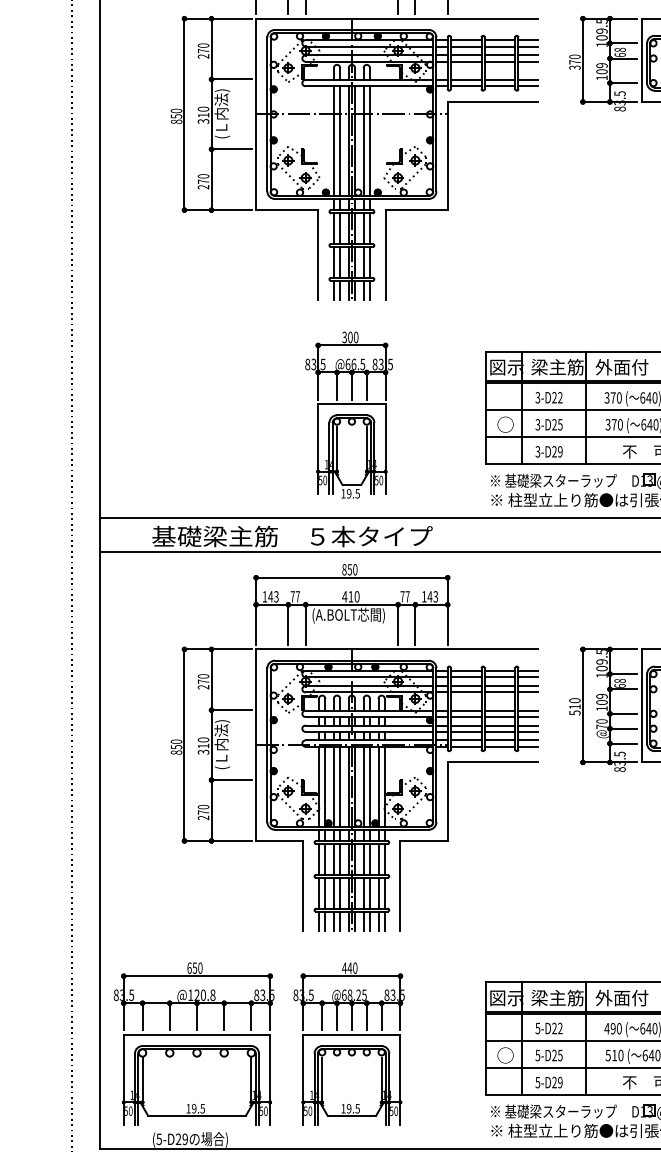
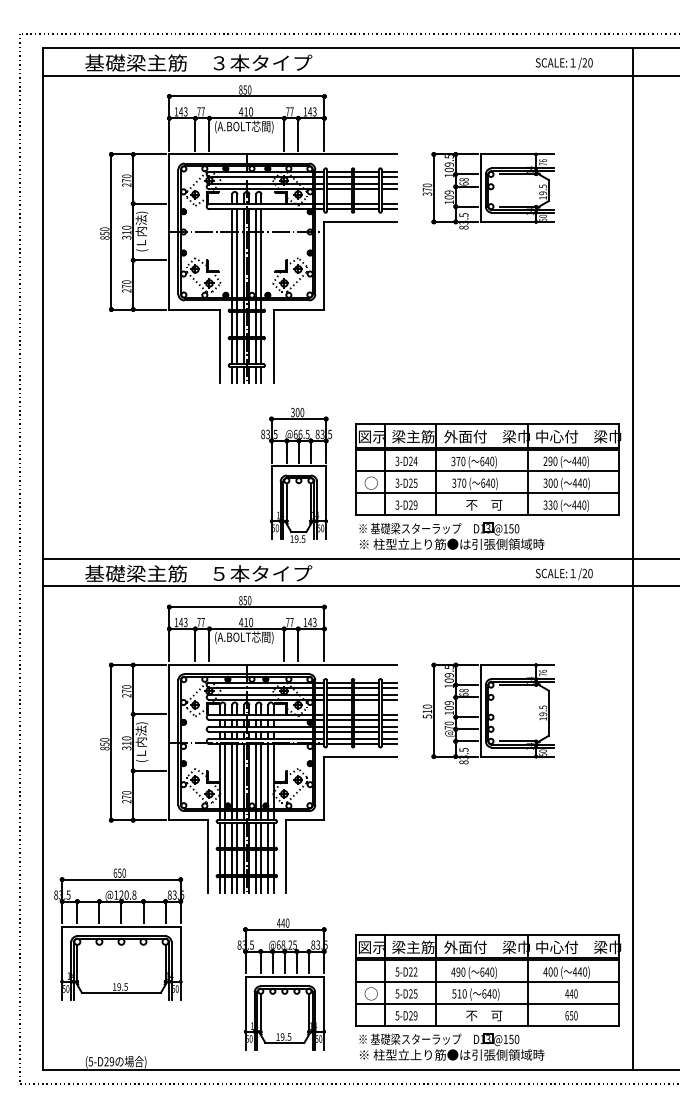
text: (560, 396) -> (415, 460), 3-D22 -> 3-D24
part: (348, 413) -> (296, 474), moved
part: (194, 1043) -> (119, 934), moved
part: (348, 1043) -> (282, 984), moved

